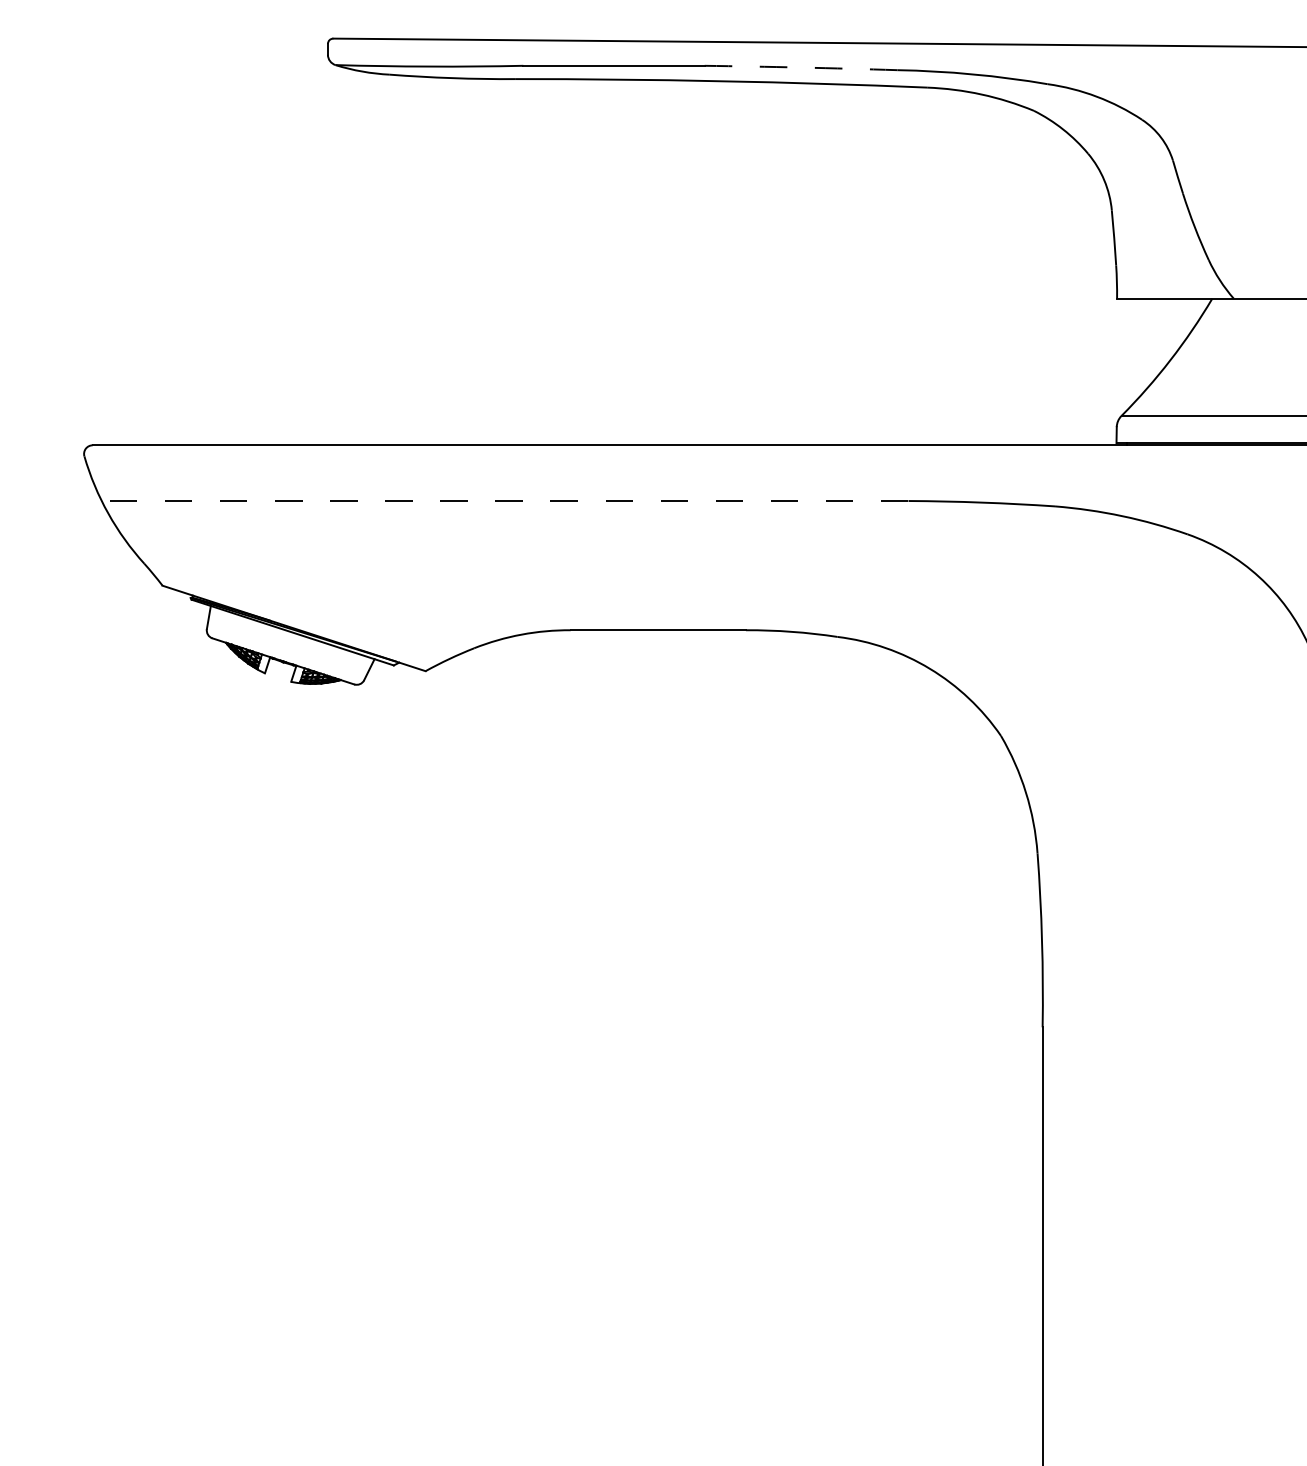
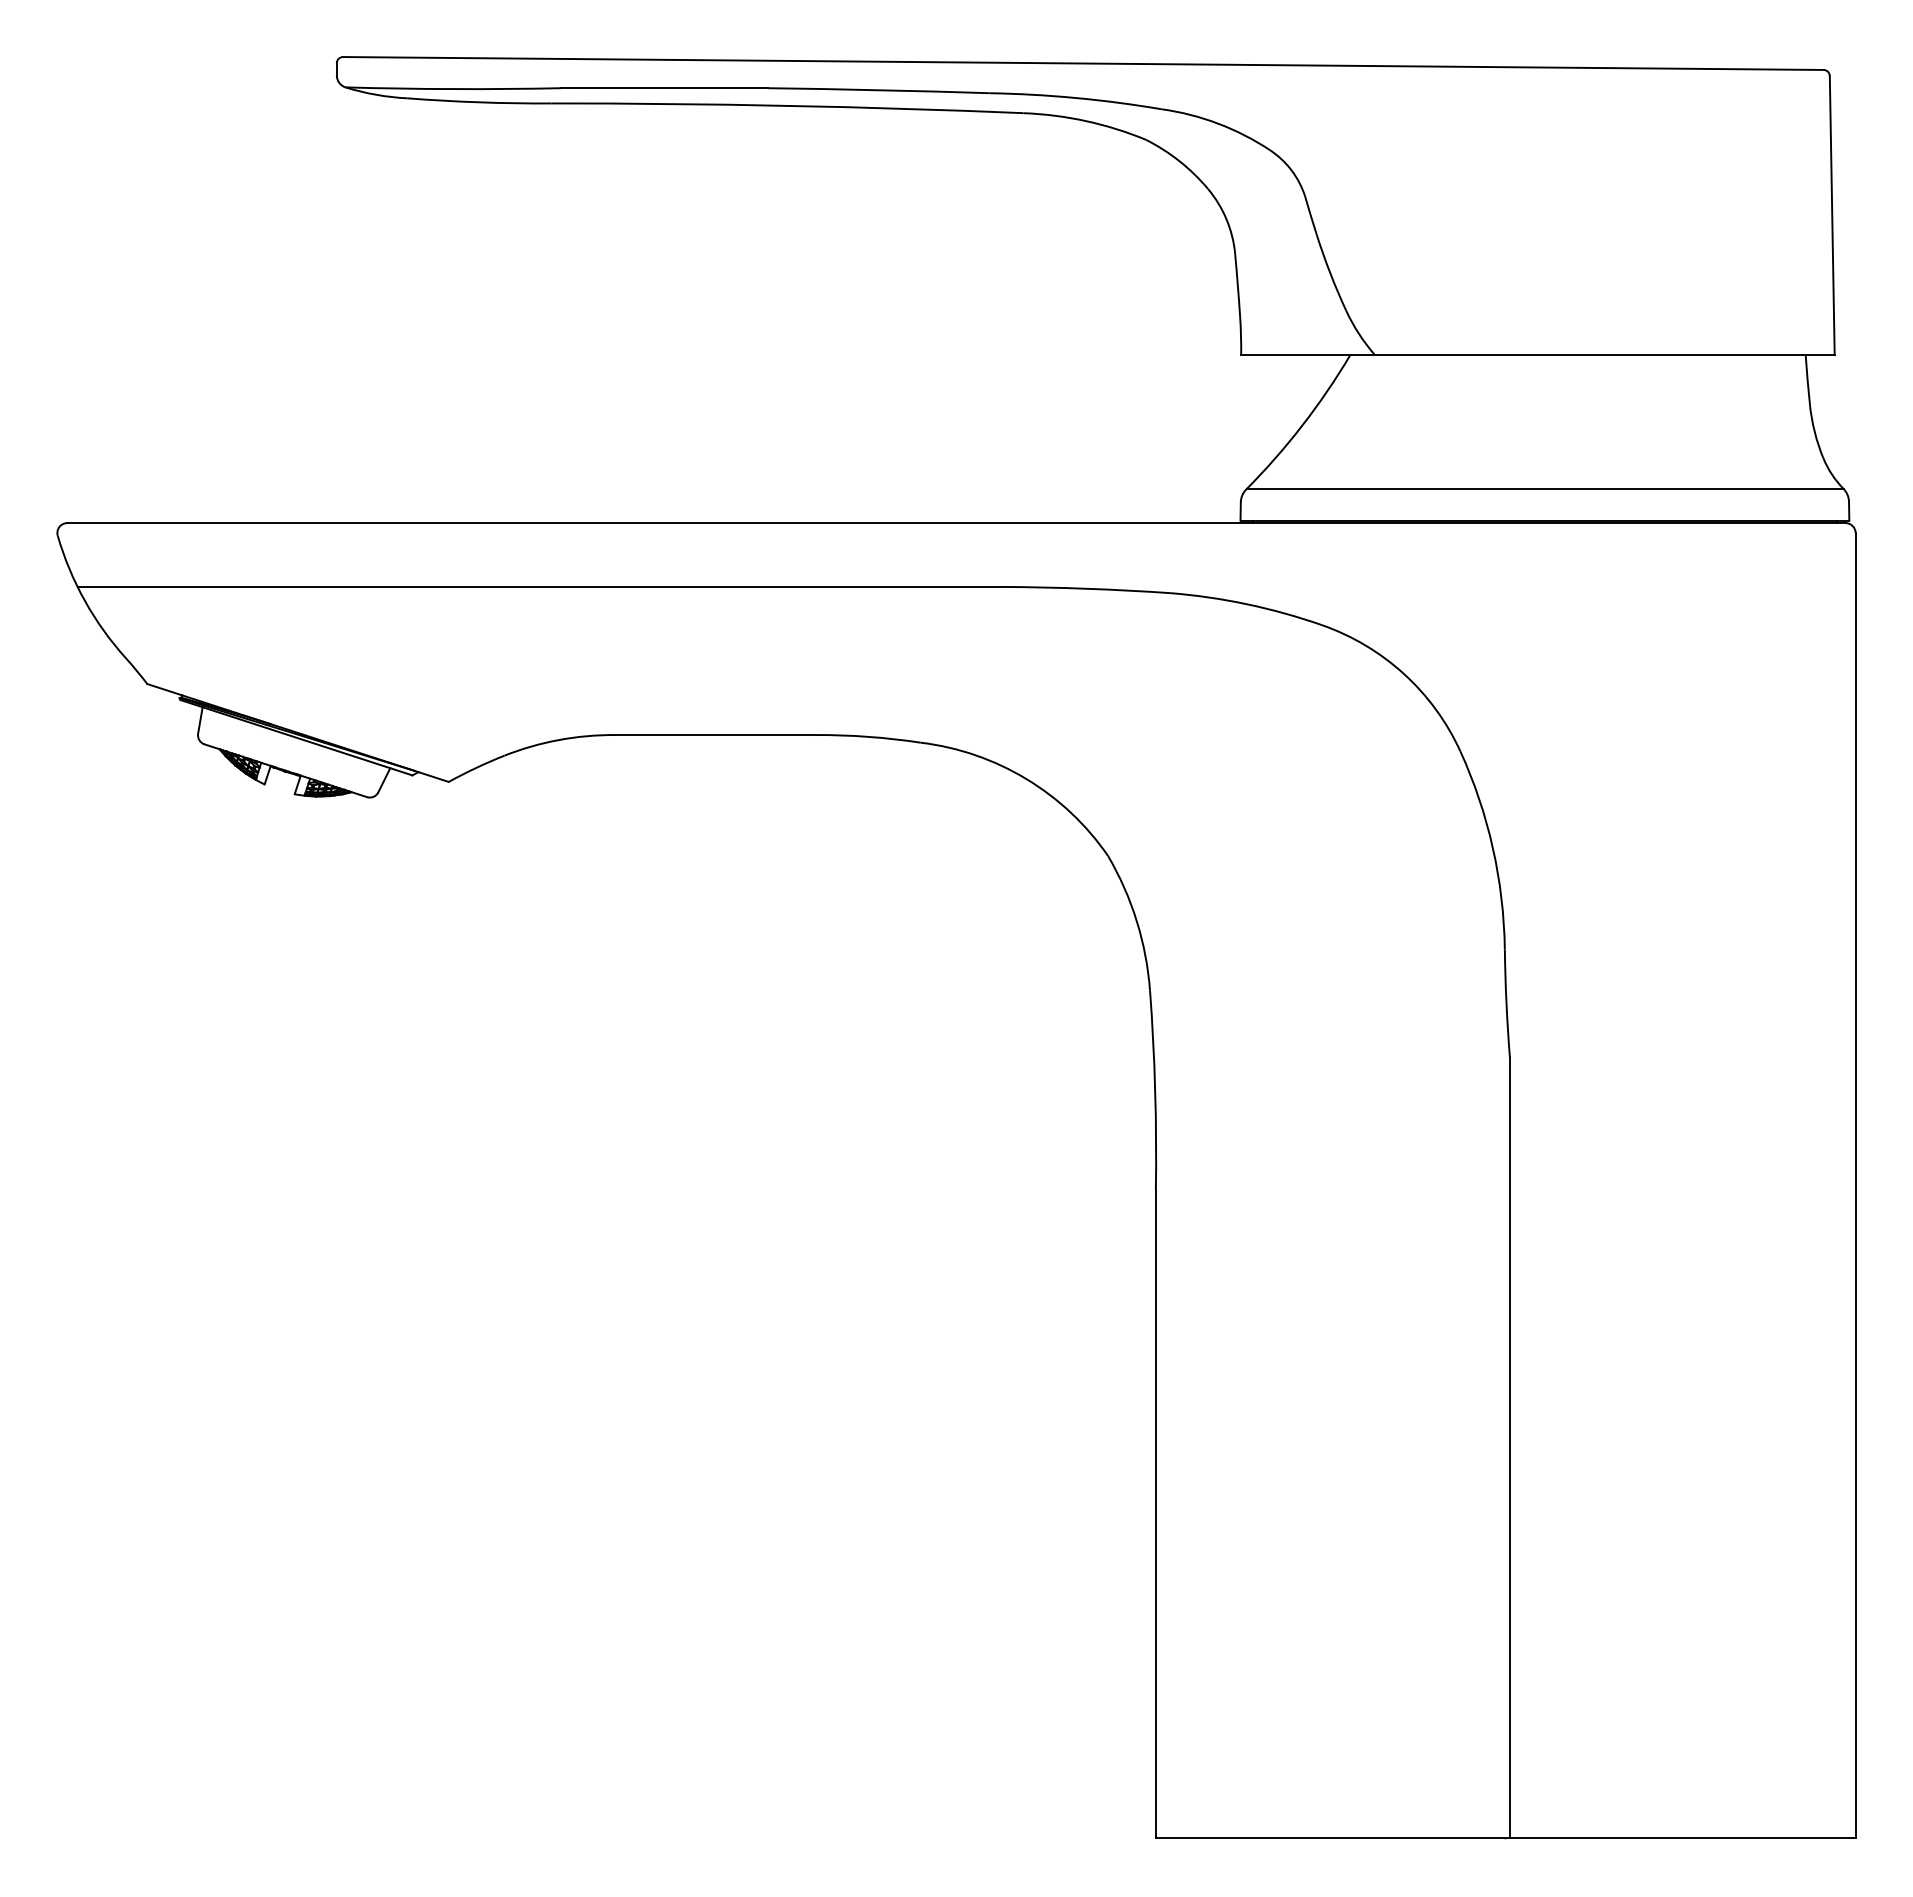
arc: (800, 67) -> (878, 90), dashed -> solid
line: (504, 500) -> (539, 586), dashed -> solid

